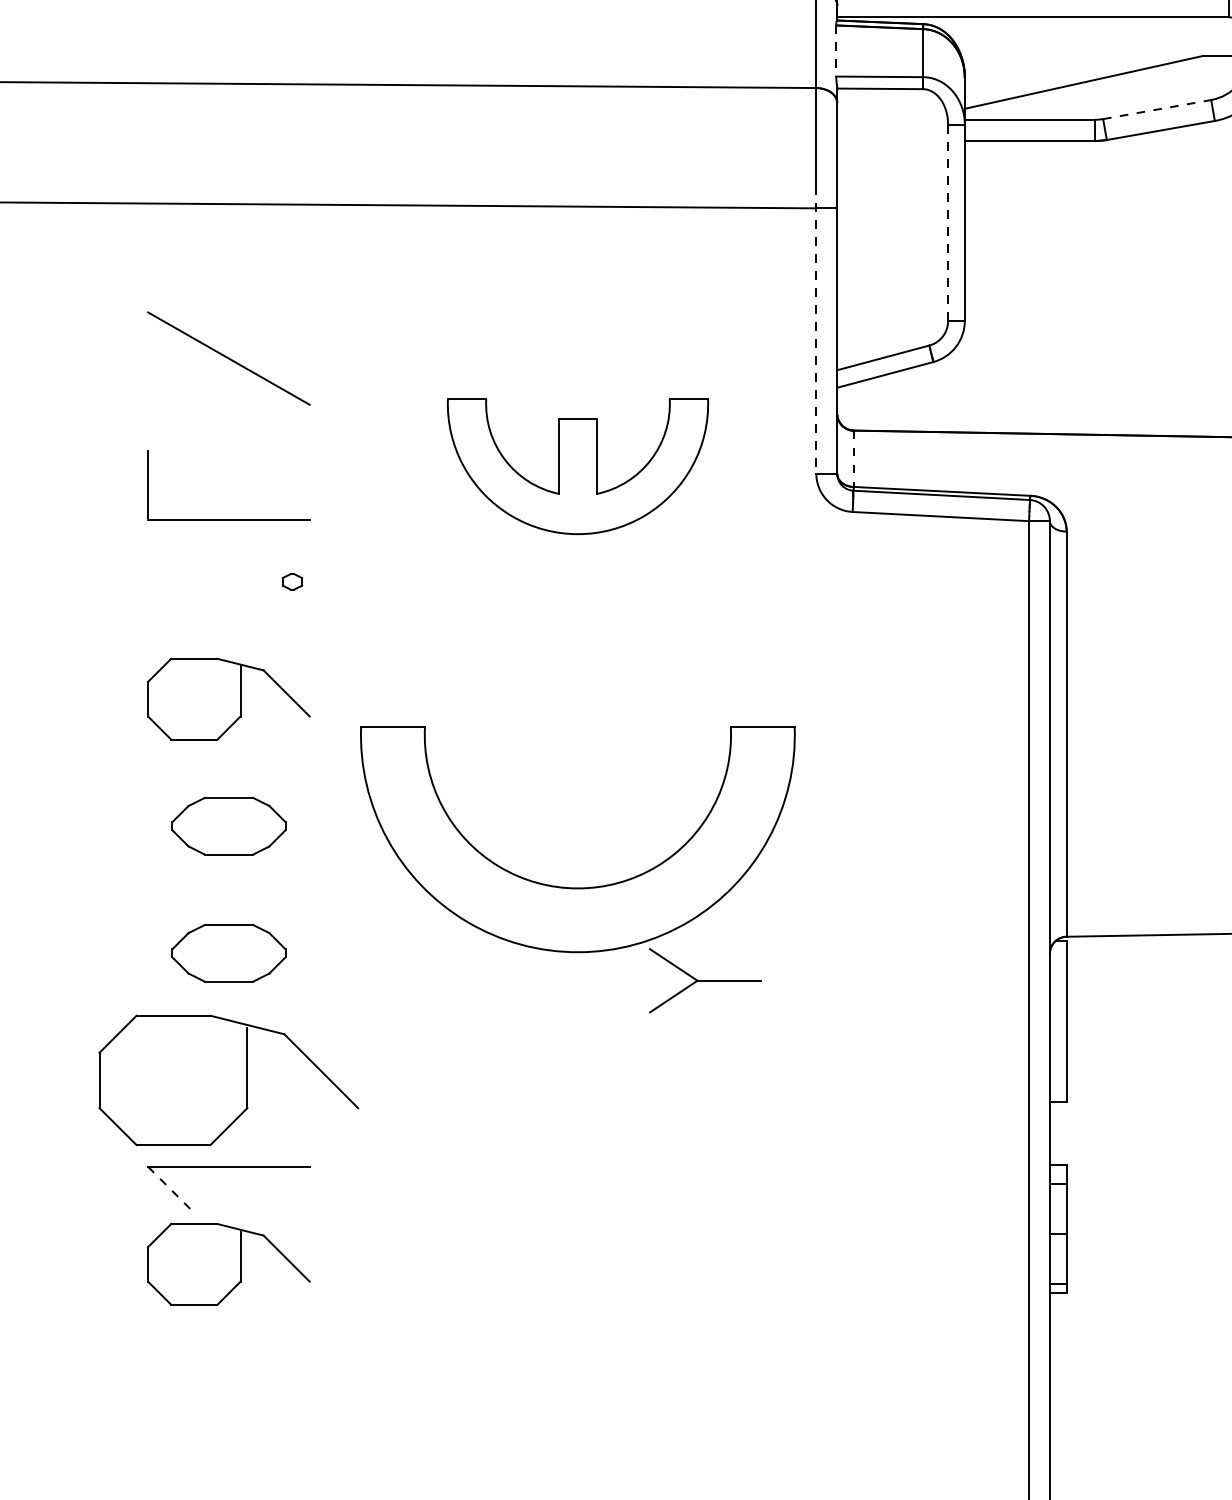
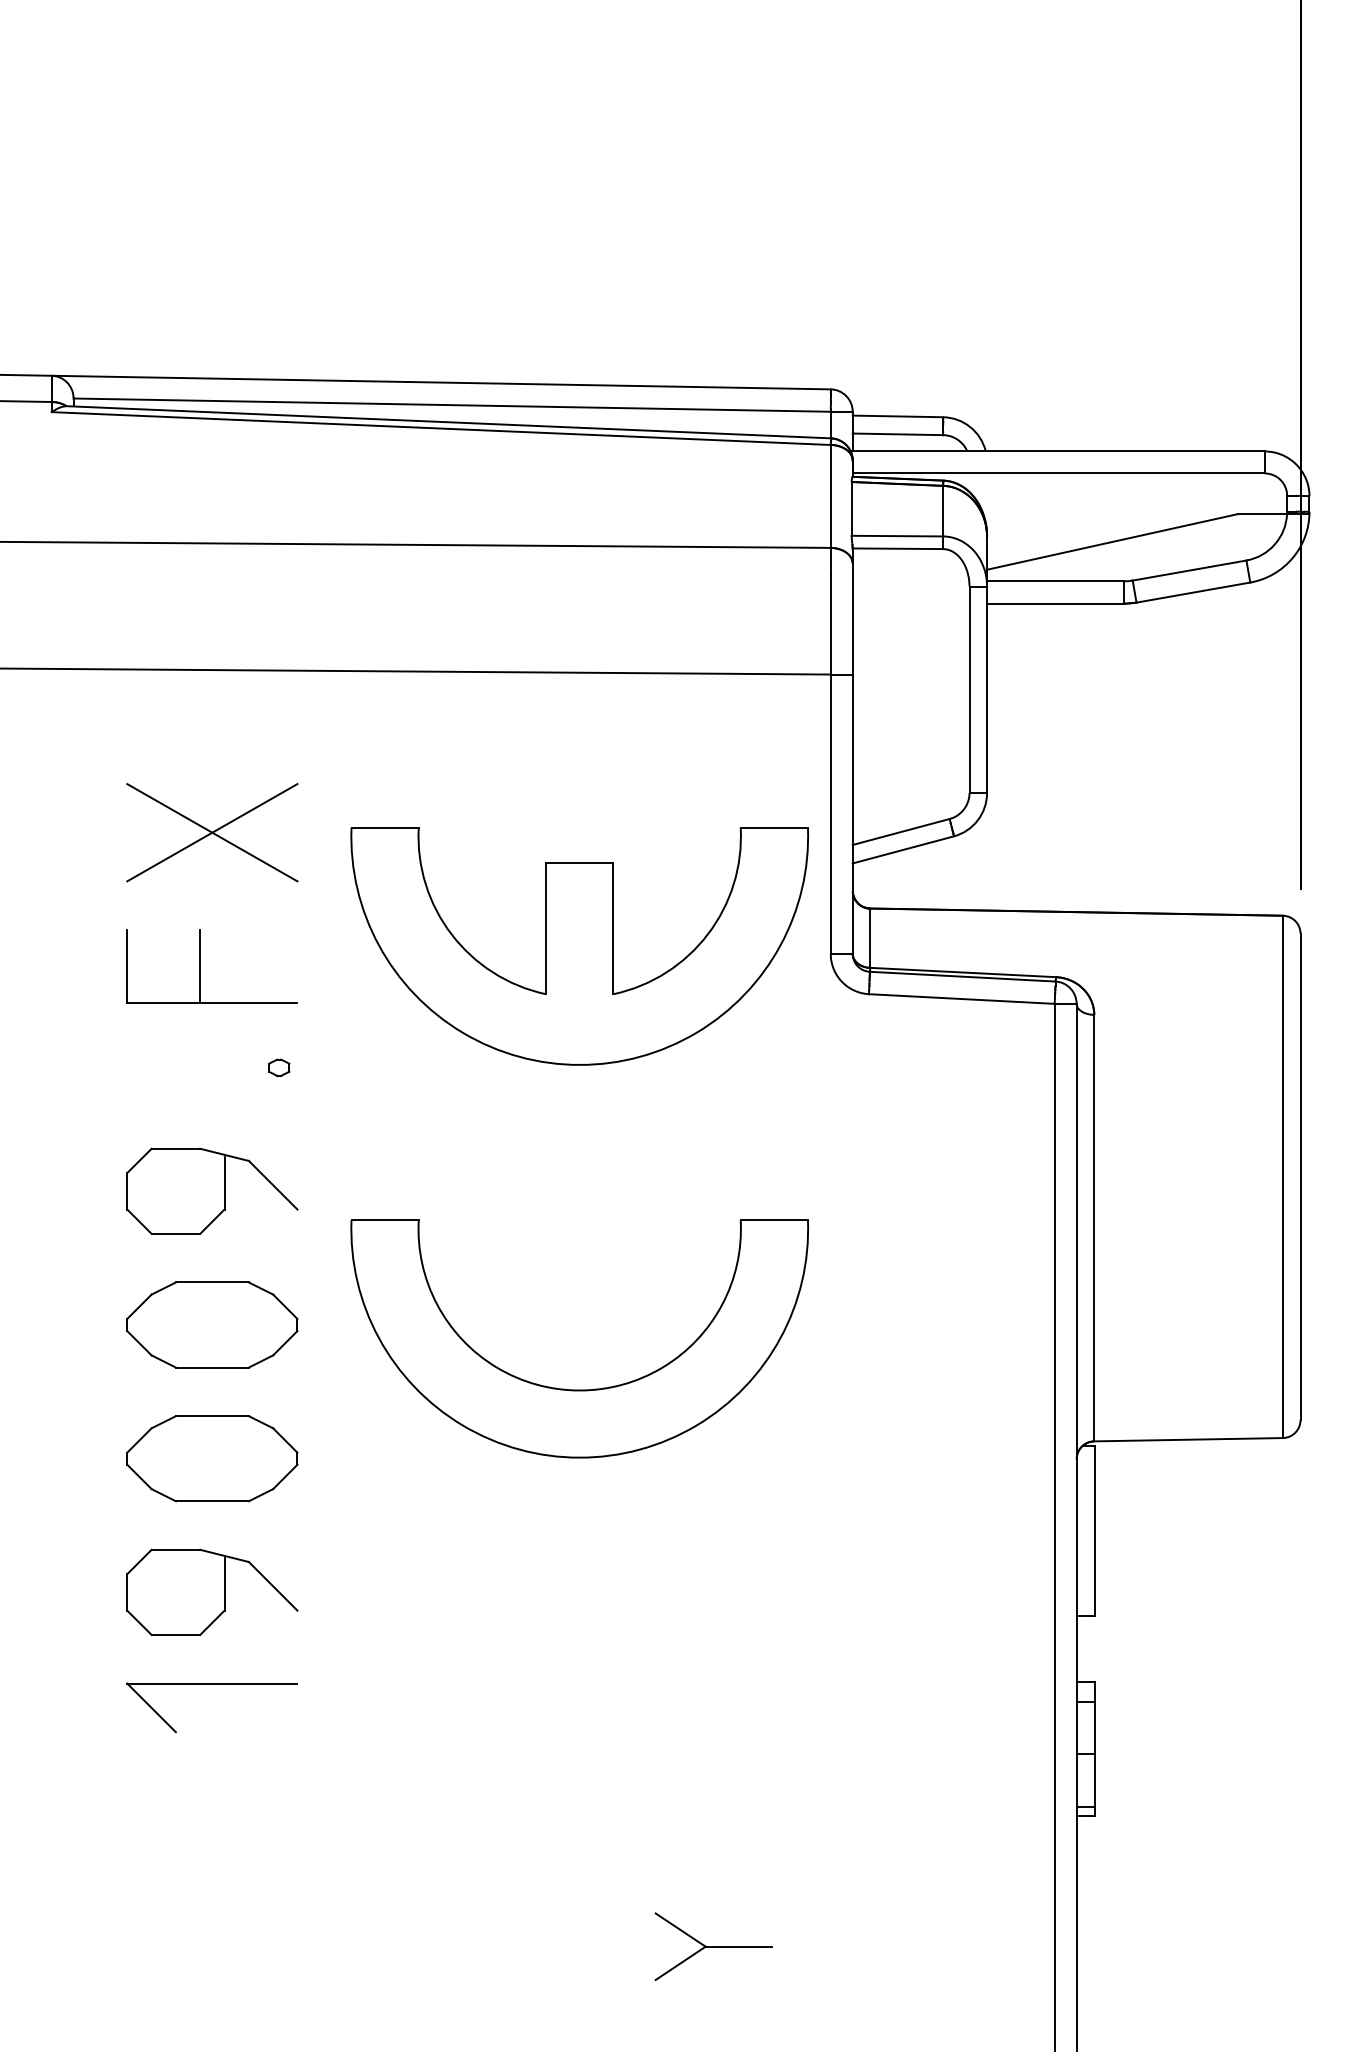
line: (836, 50) -> (851, 508), dashed -> solid
line: (1157, 109) -> (1189, 570), dashed -> solid
line: (948, 222) -> (969, 689), dashed -> solid
line: (816, 328) -> (830, 801), dashed -> solid
line: (229, 358) -> (212, 832), added
line: (854, 459) -> (870, 938), dashed -> solid
part: (577, 466) -> (579, 946), size x1.67
line: (217, 484) -> (200, 965), added
part: (229, 825) -> (212, 1324), size x1.43
part: (229, 953) -> (212, 1458), size x1.43
part: (704, 980) -> (713, 1946), moved
part: (229, 1079) -> (212, 1591), size x0.62
line: (171, 1190) -> (151, 1708), dashed -> solid
part: (229, 1263) -> (212, 1785), removed

